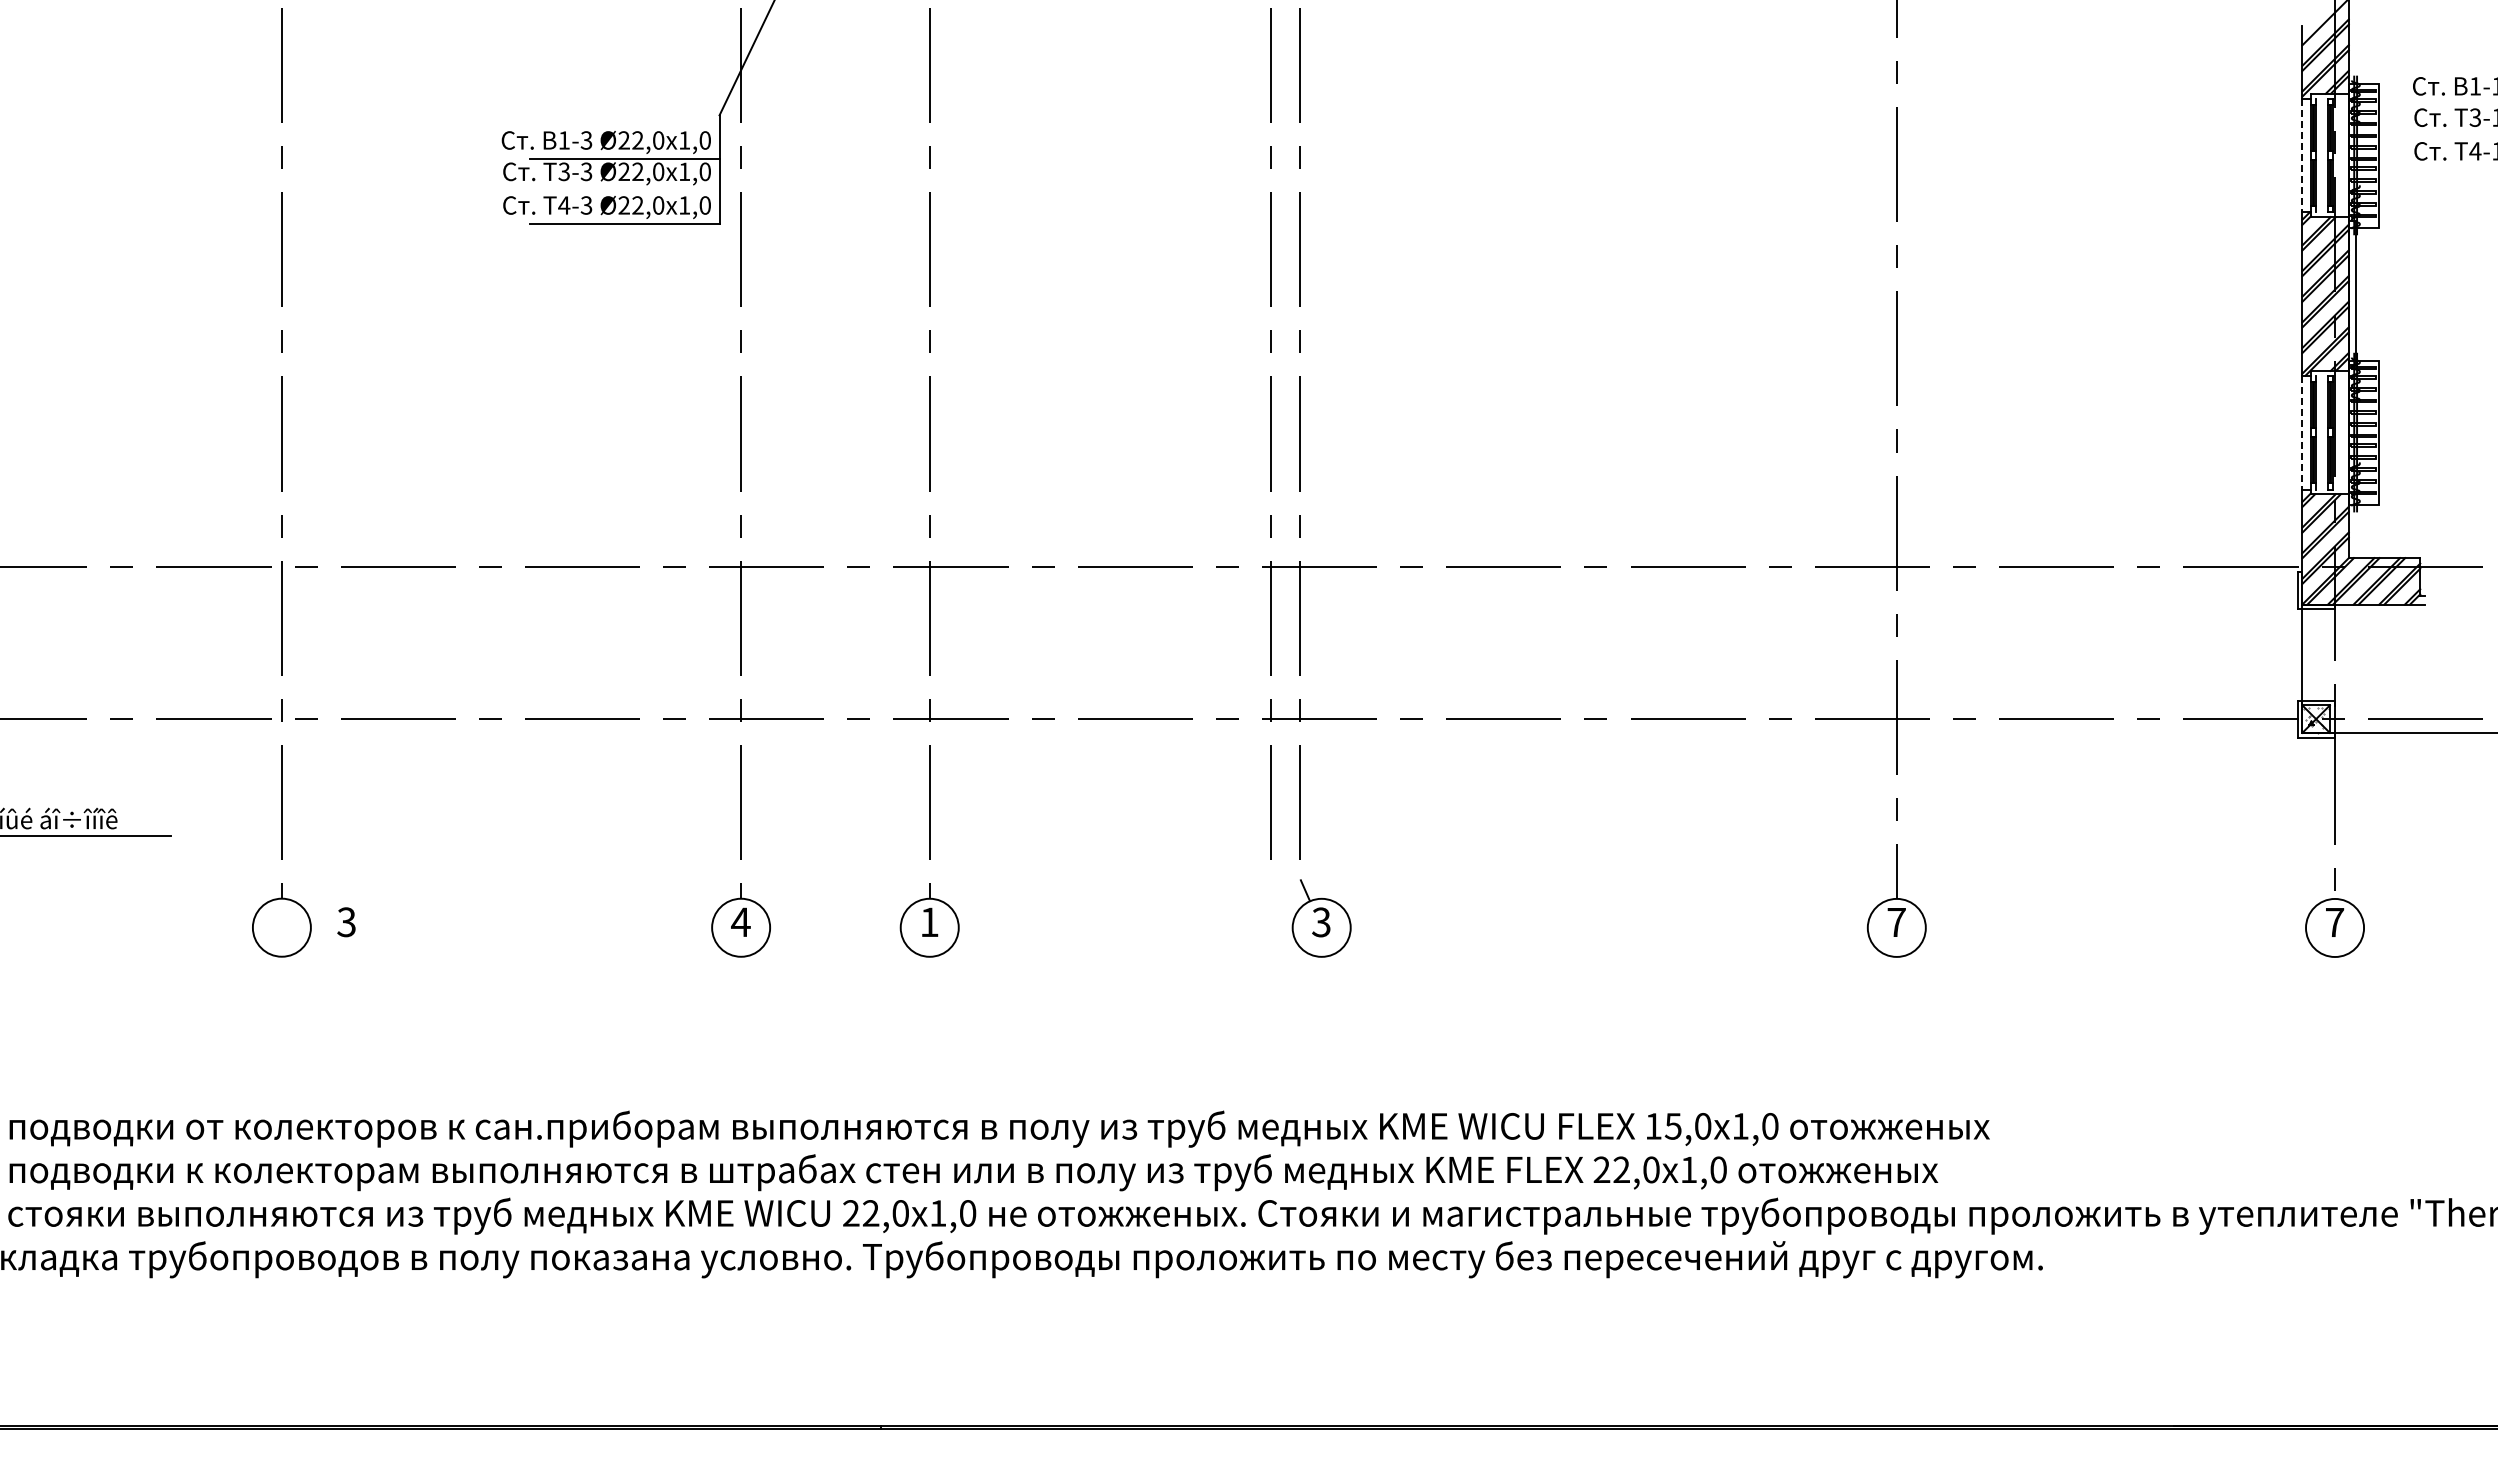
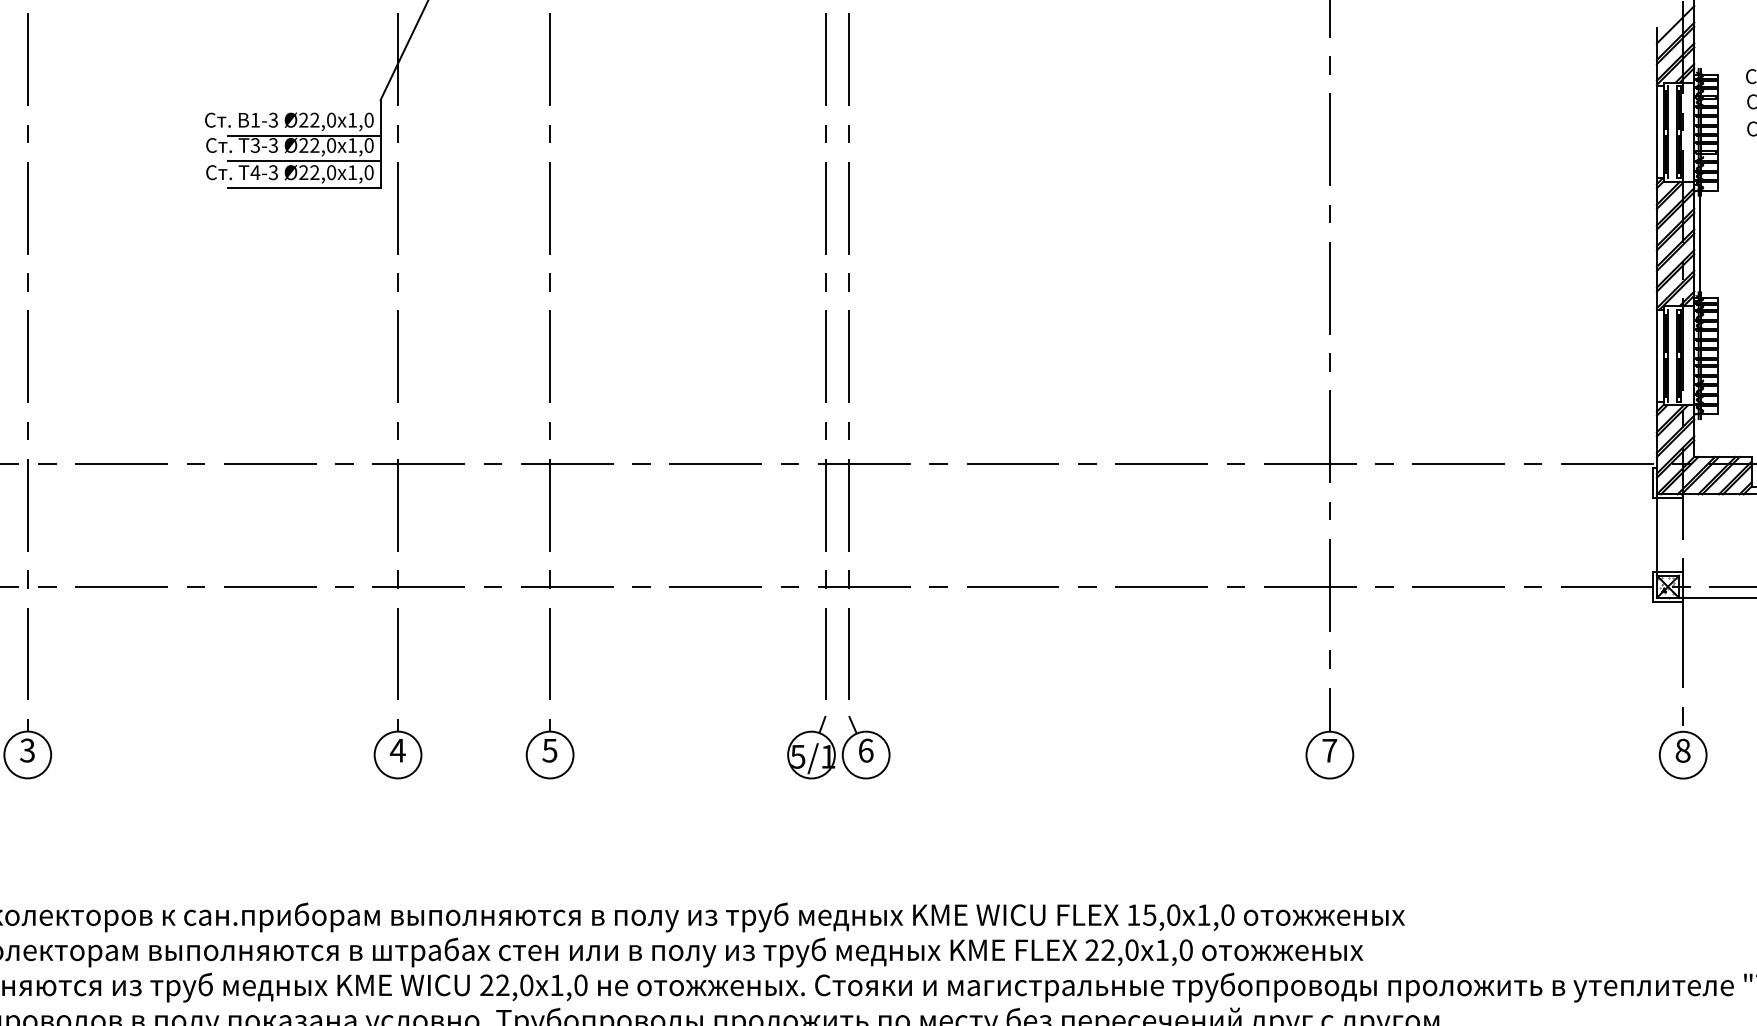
line: (2302, 155) -> (1656, 132), dashed -> solid
line: (624, 190) -> (304, 160), added
line: (2302, 432) -> (1656, 355), dashed -> solid
part: (1253, 918) -> (811, 747), added
text: (346, 922) -> (27, 750), moved
text: (929, 922) -> (549, 750), 1 -> 5
text: (1321, 922) -> (866, 750), 3 -> 6
text: (2334, 922) -> (1682, 750), 7 -> 8

